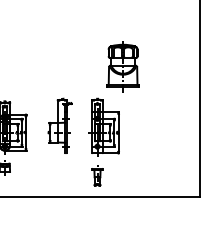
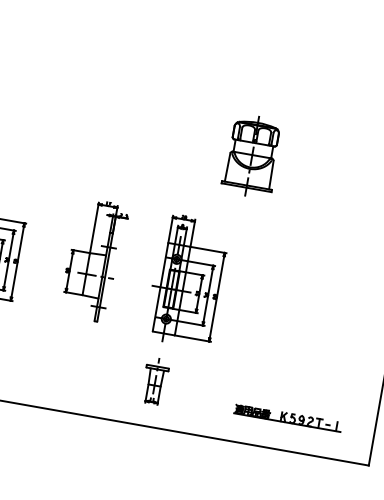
part: (123, 66) -> (252, 156), size x0.71
part: (159, 181) -> (286, 417), added

